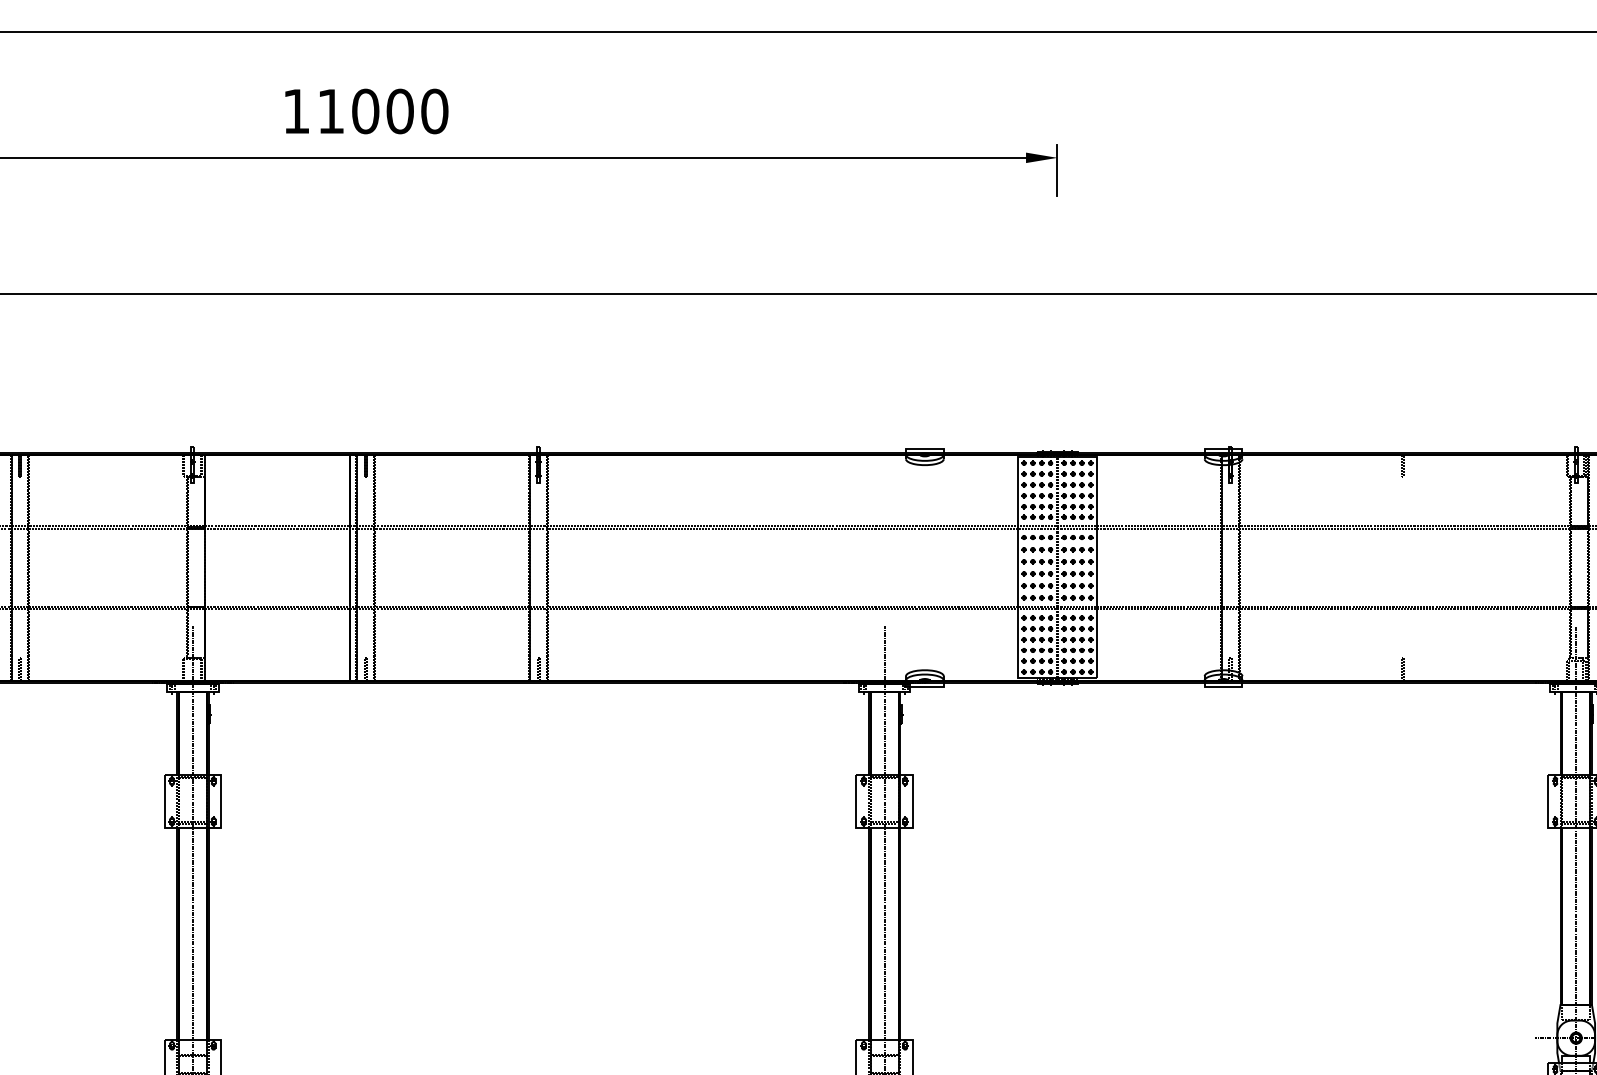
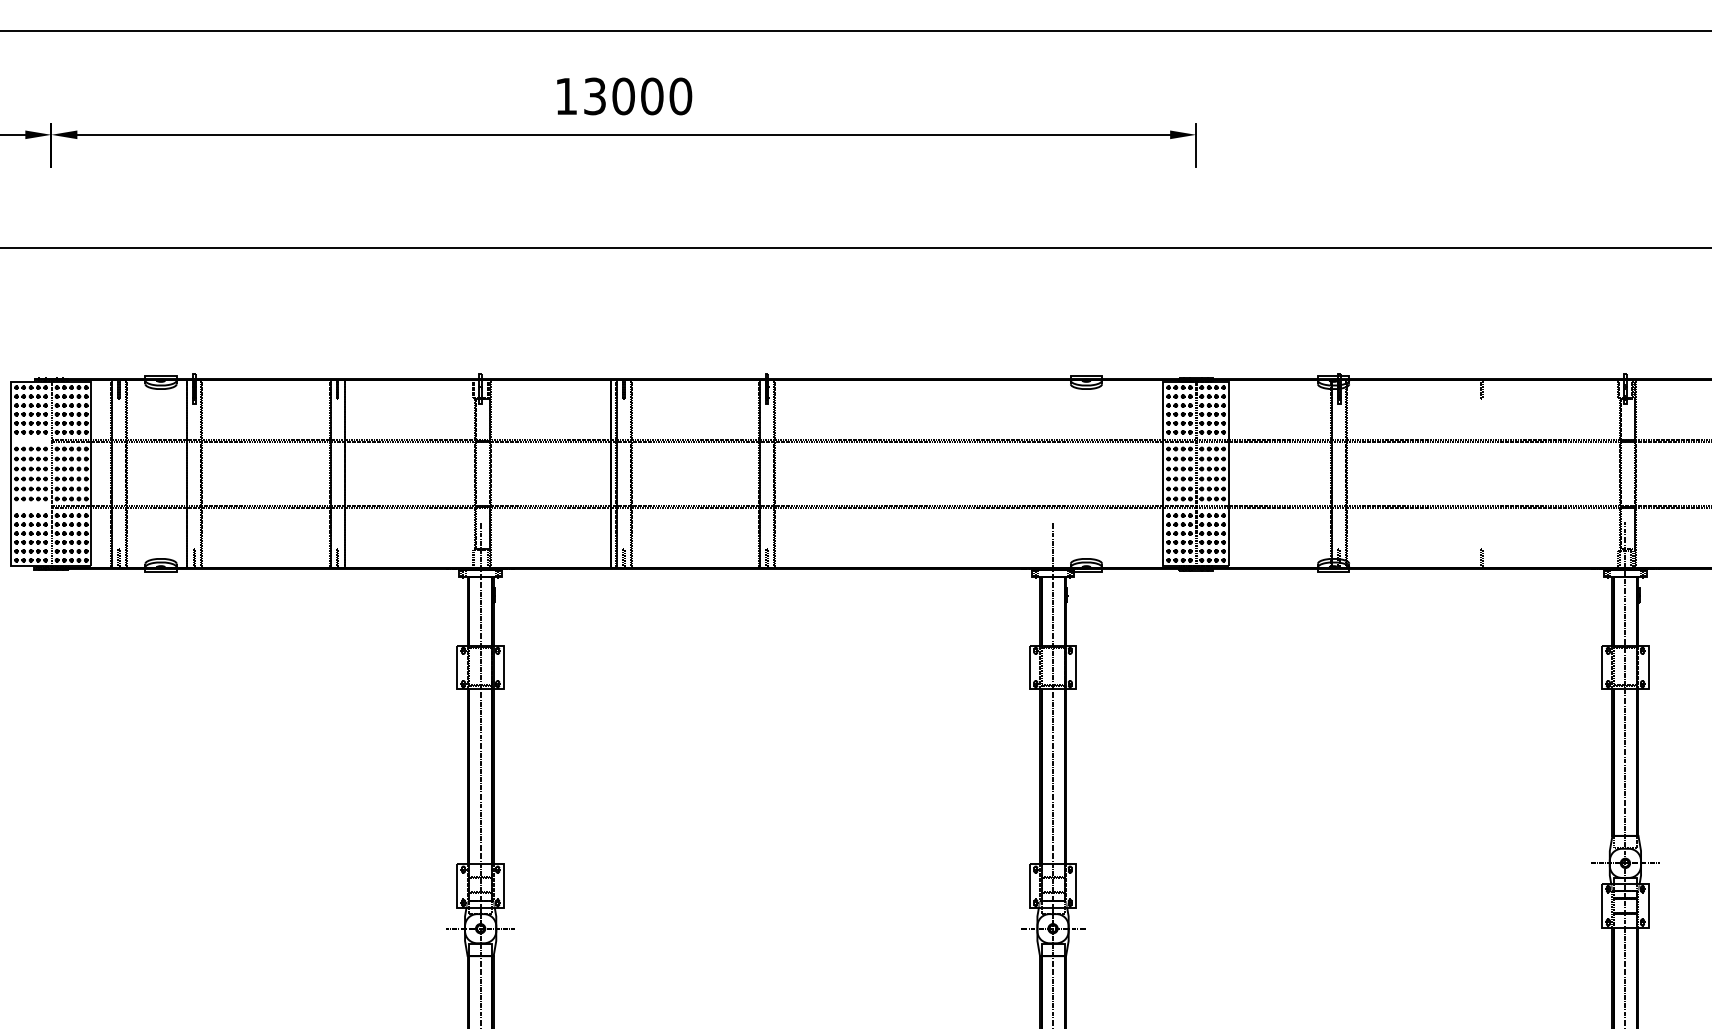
text: (330, 111) -> (594, 96), 11000 -> 13000

